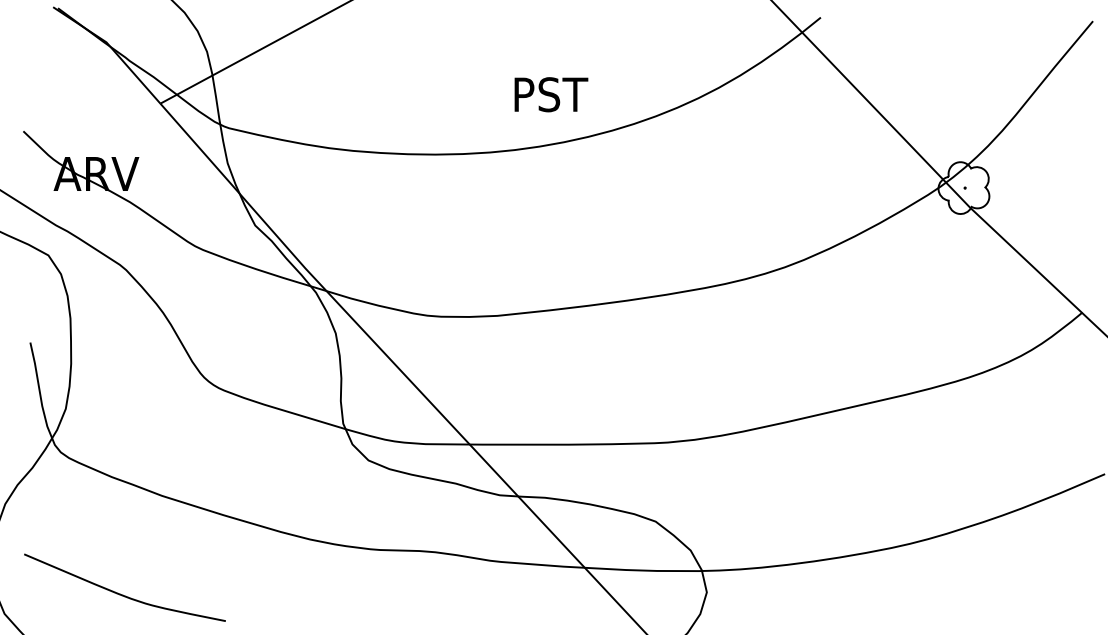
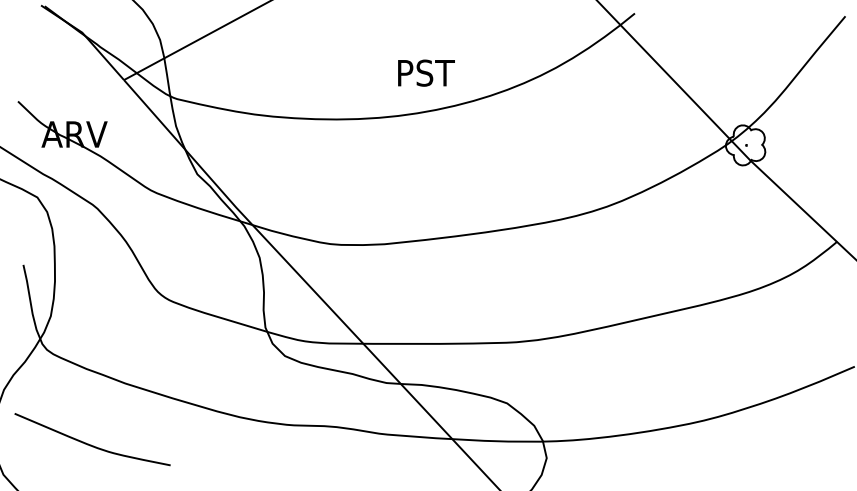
curve: (123, 594) -> (91, 444), moved

